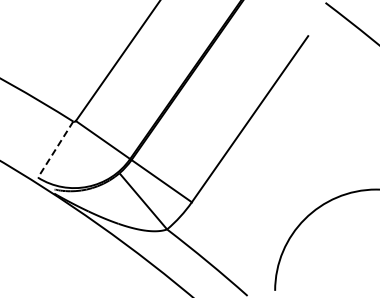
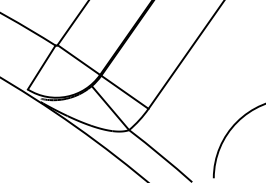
line: (55, 150) -> (41, 68), dashed -> solid

